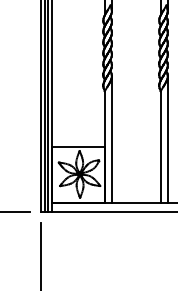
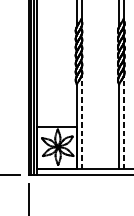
line: (111, 140) -> (81, 121), solid -> dashed
line: (167, 140) -> (124, 121), solid -> dashed

